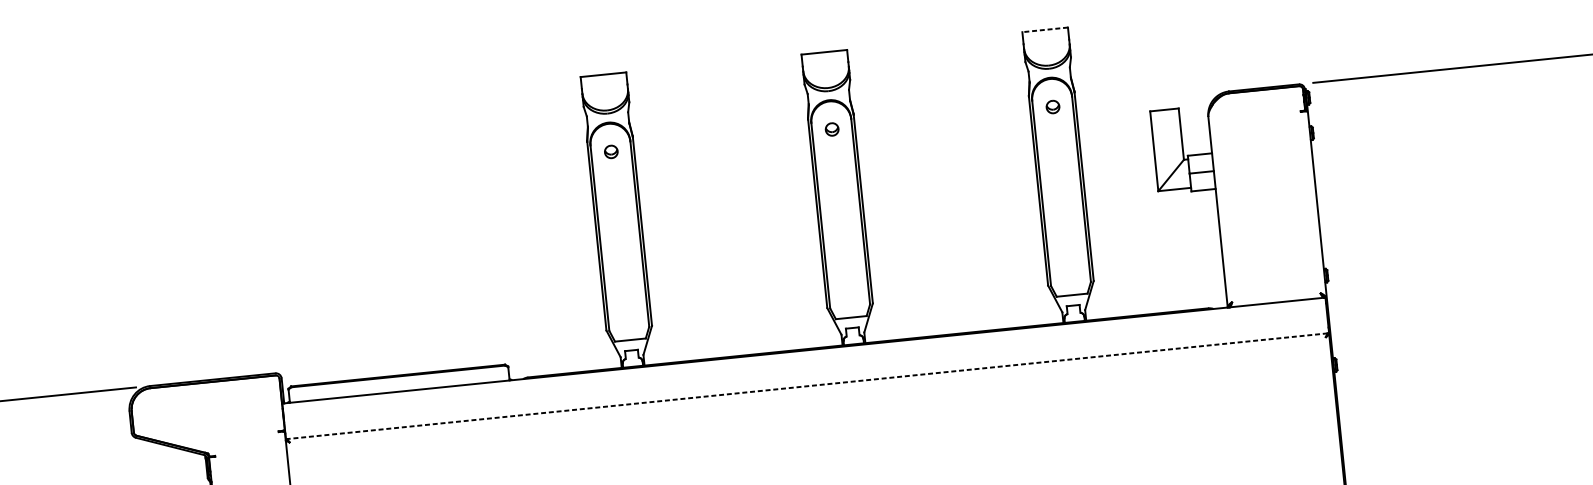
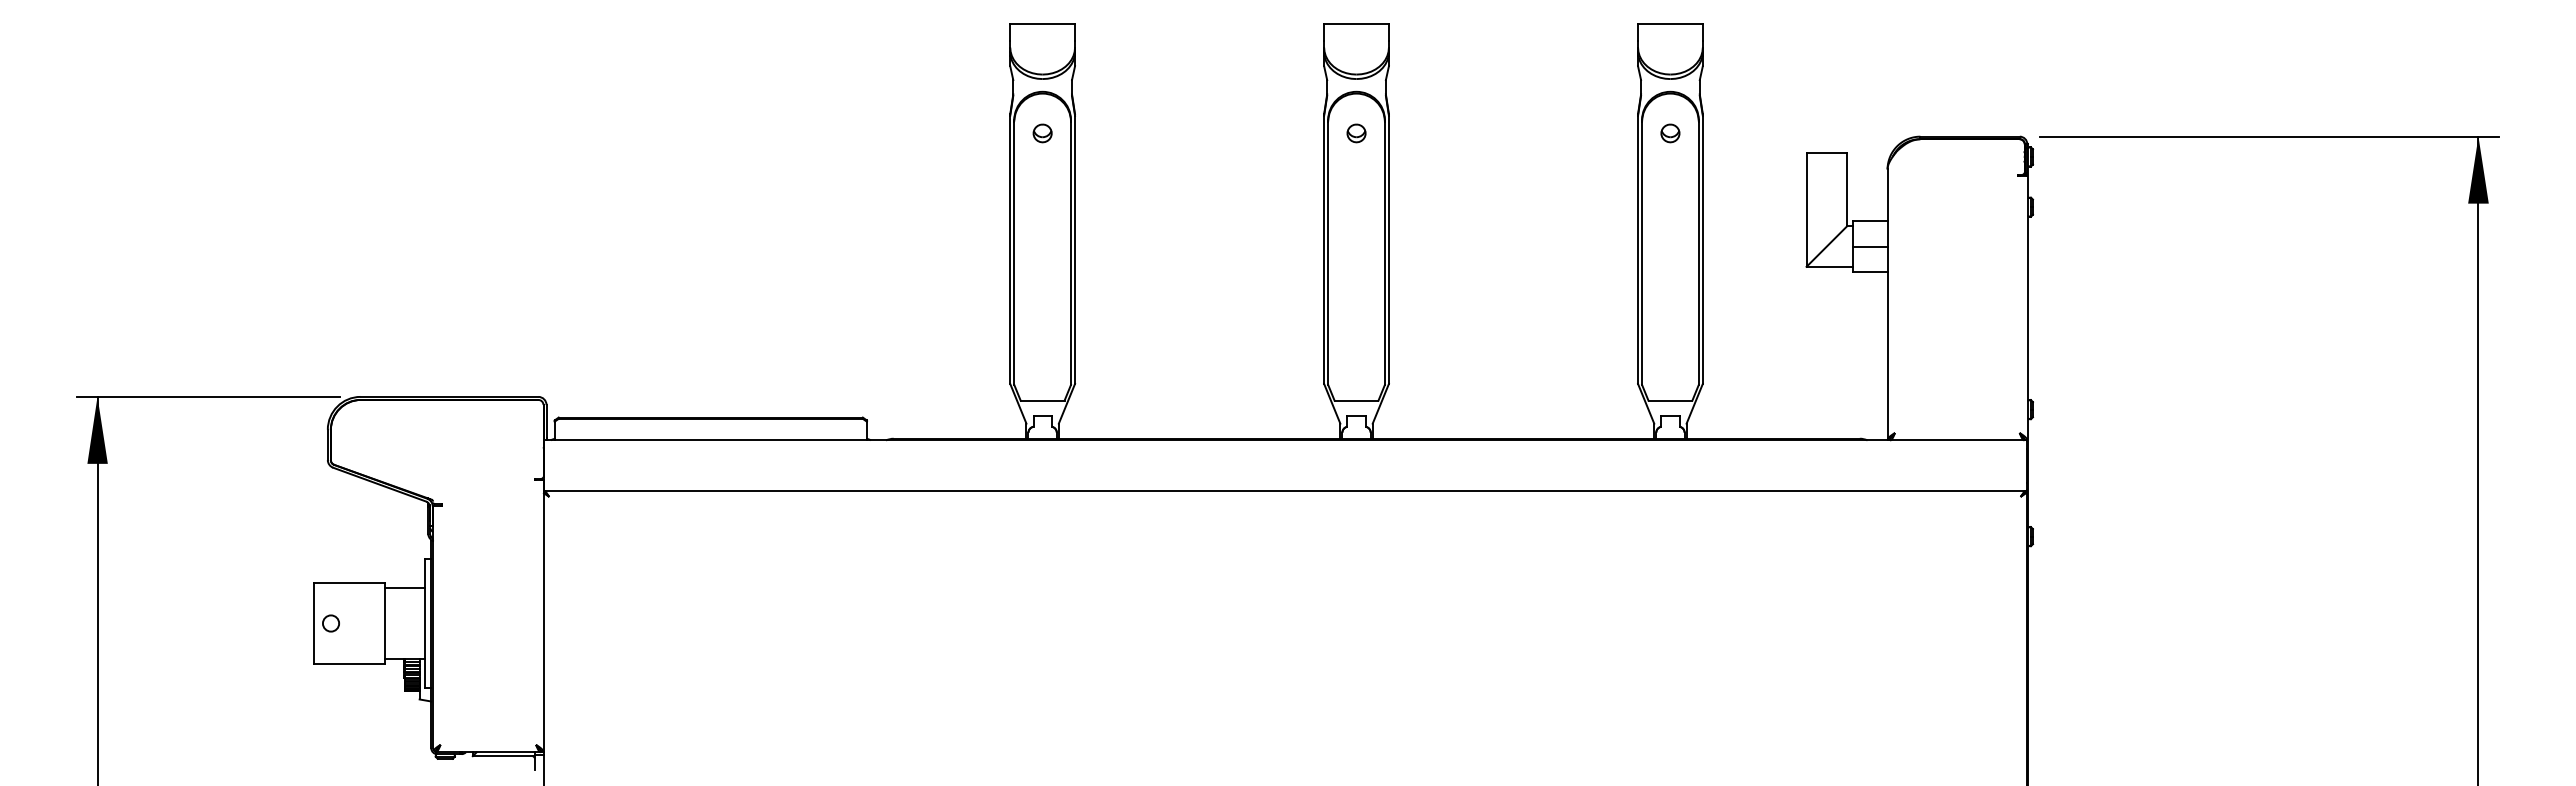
line: (1044, 29) -> (1669, 23), dashed -> solid
line: (807, 386) -> (1285, 491), dashed -> solid

